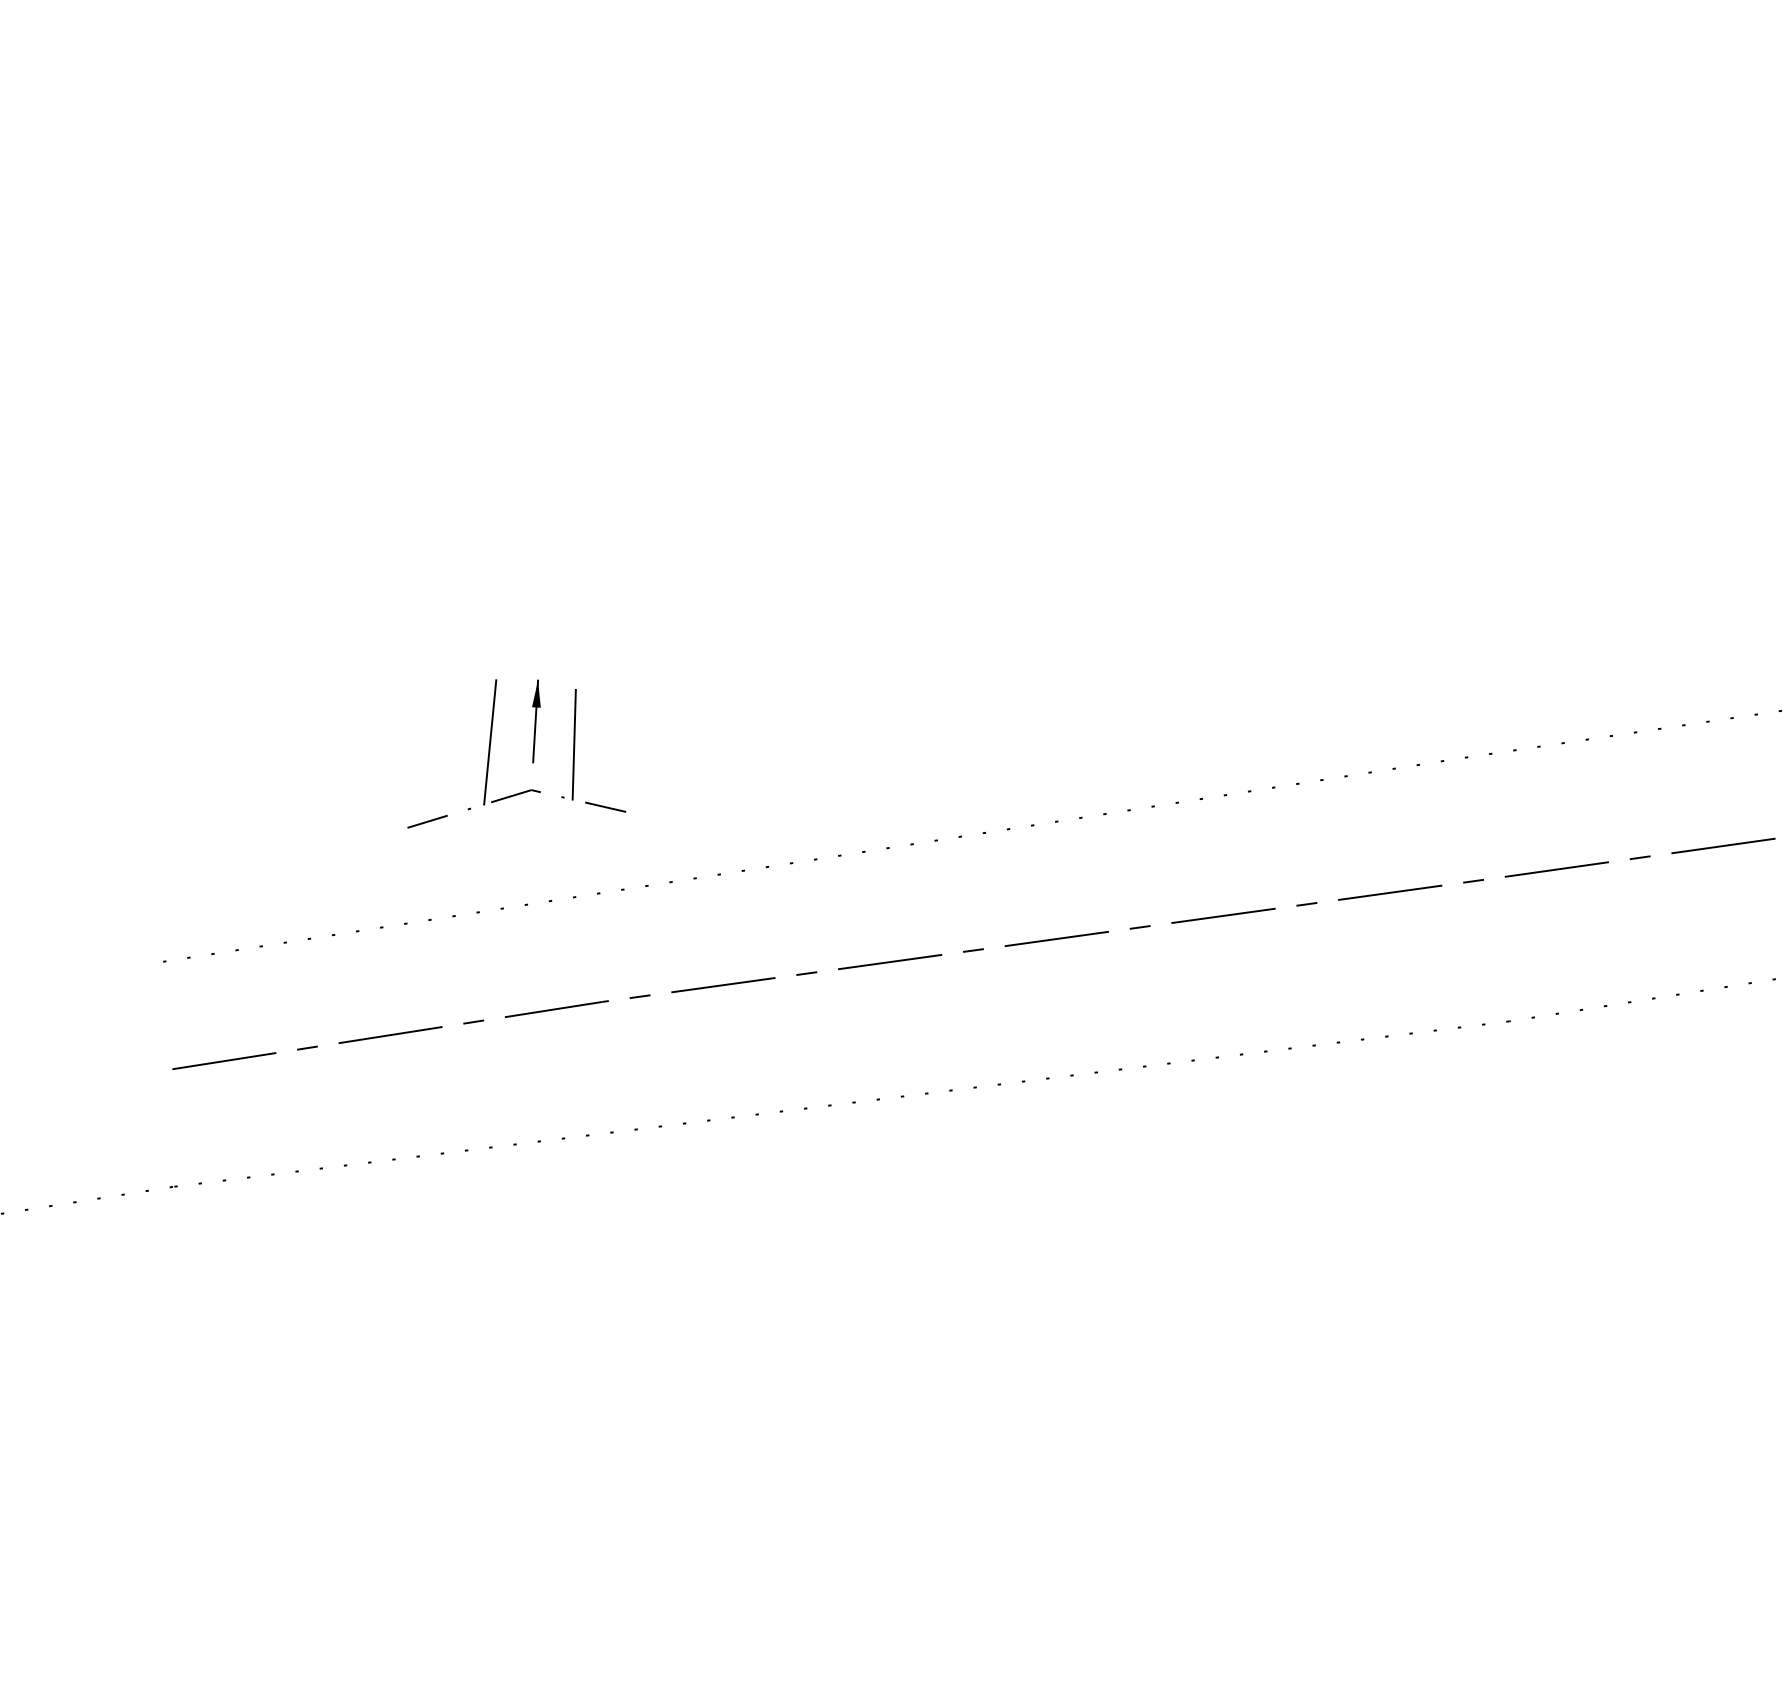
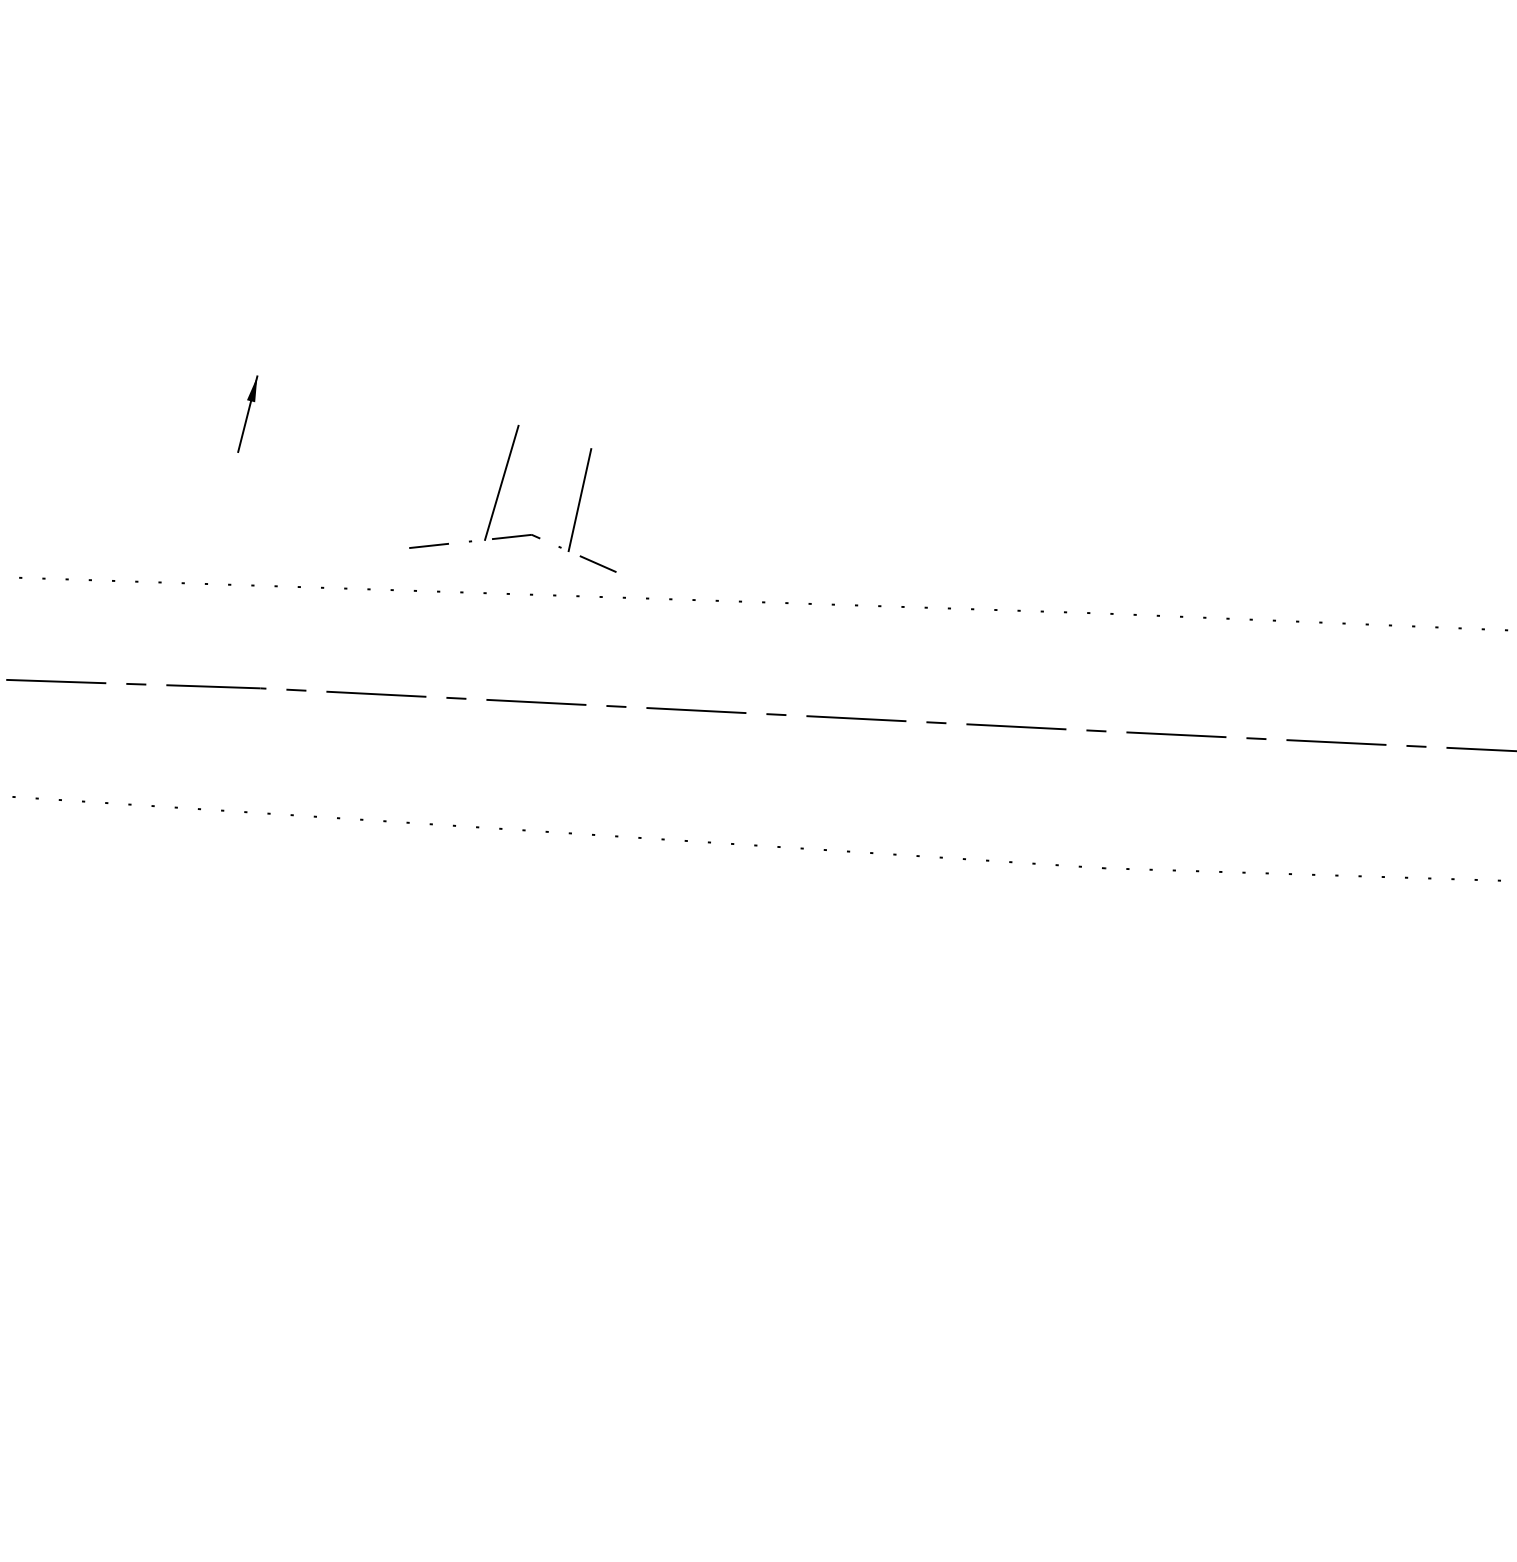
part: (490, 752) -> (500, 492), moved

